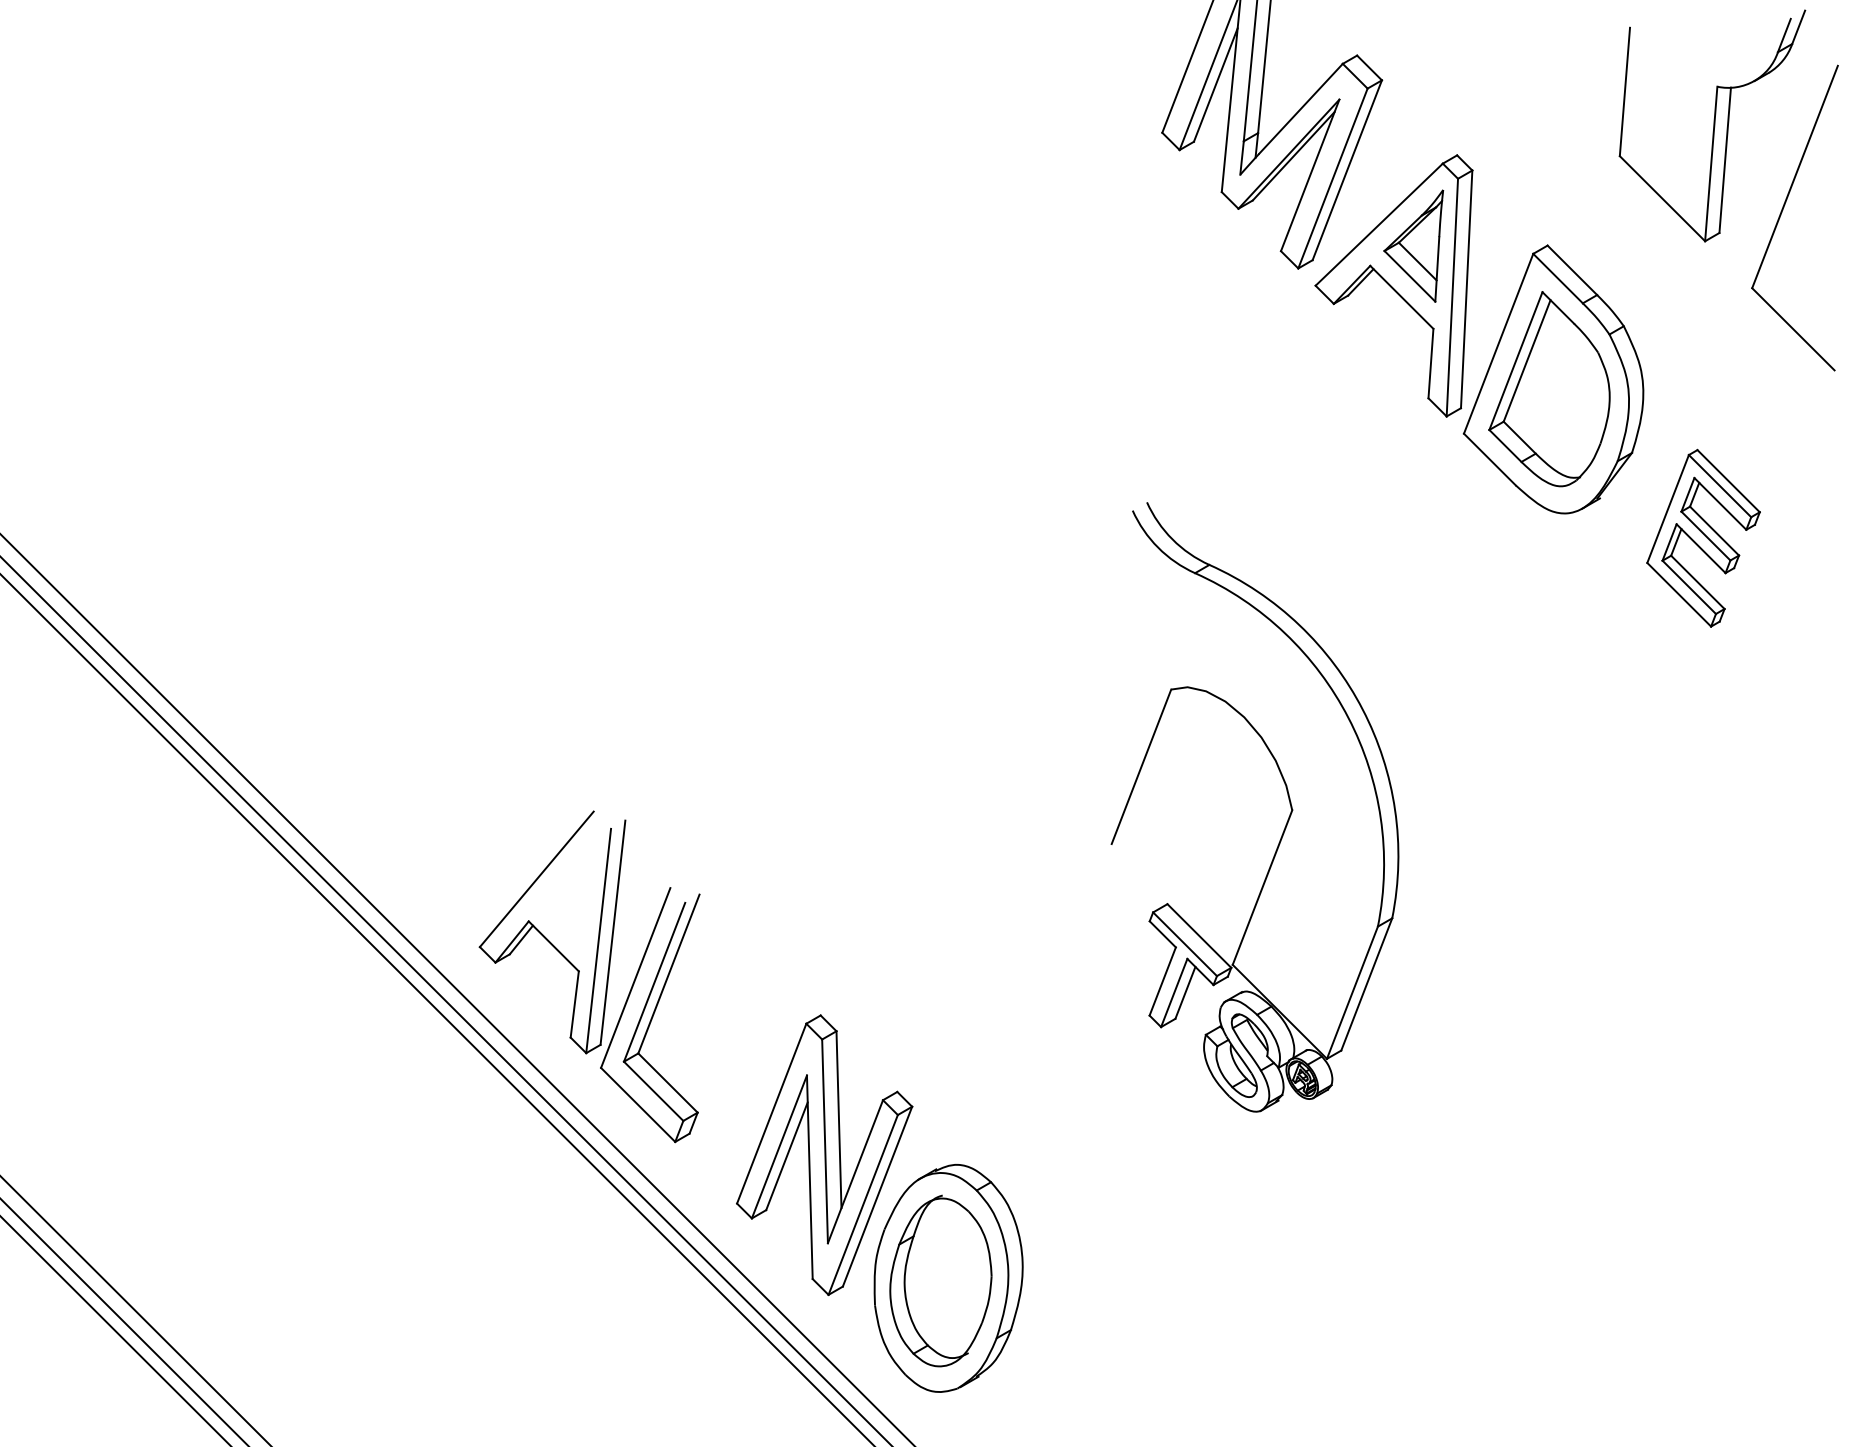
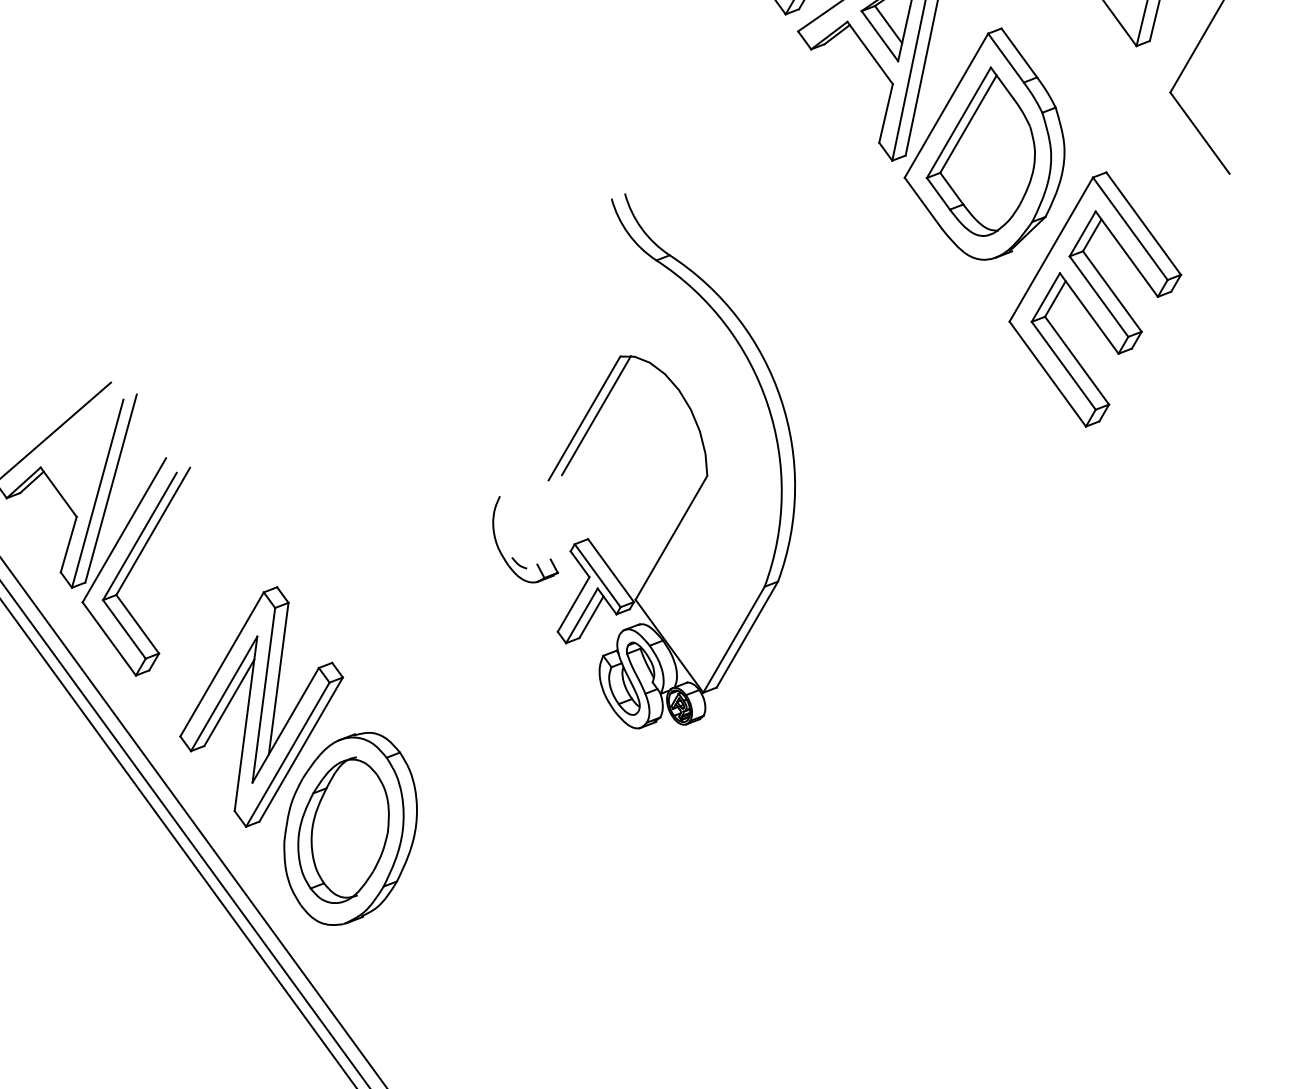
part: (1703, 538) -> (1094, 299), size x1.67
line: (1154, 761) -> (596, 415), added
part: (1084, 938) -> (512, 557), added

